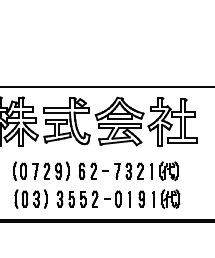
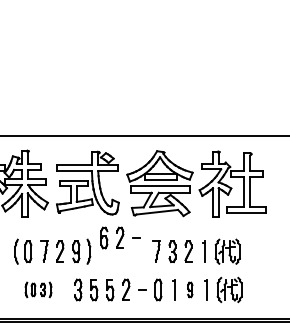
part: (93, 170) -> (120, 237), moved
part: (30, 198) -> (37, 289), size x0.6
part: (141, 198) -> (189, 289), size x0.7

